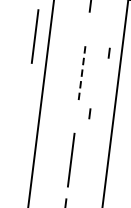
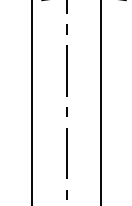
line: (34, 36) -> (18, 42), removed
line: (108, 53) -> (66, 29), moved
line: (81, 72) -> (66, 70), dashed -> solid
line: (89, 113) -> (66, 111), moved

